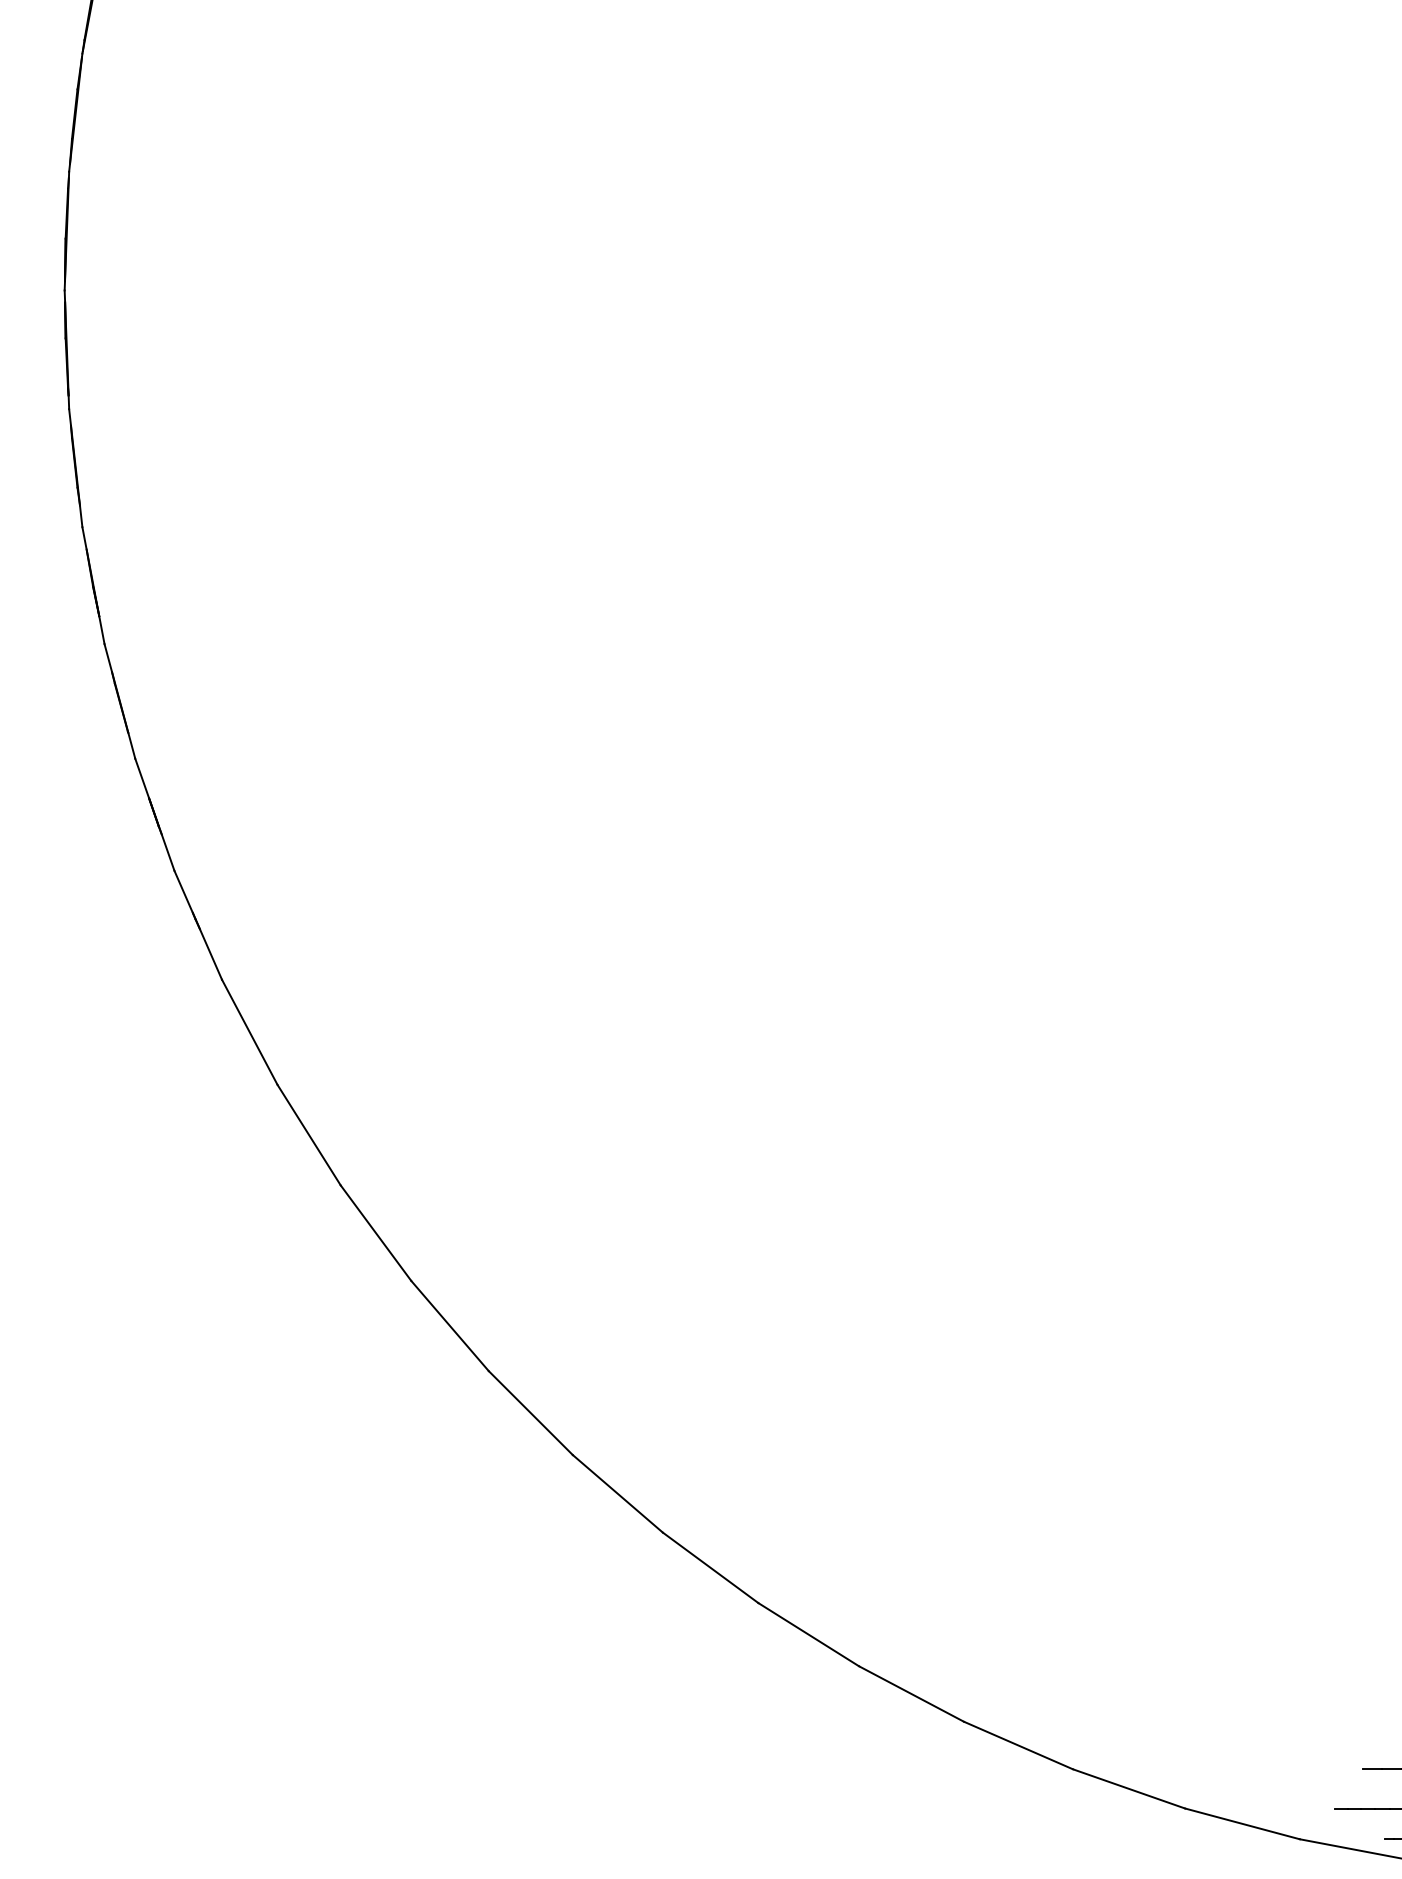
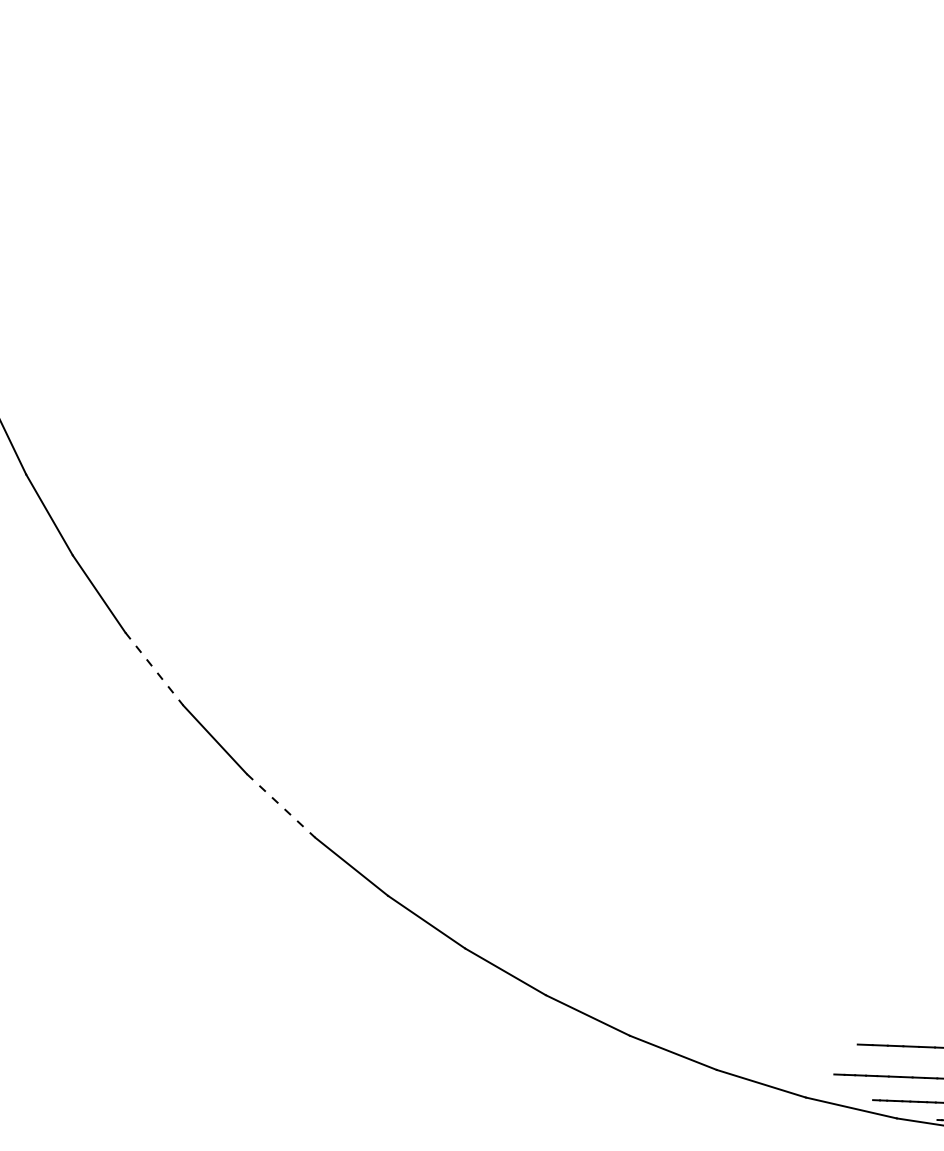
line: (450, 1326) -> (154, 669), solid -> dashed
line: (618, 1494) -> (281, 806), solid -> dashed

